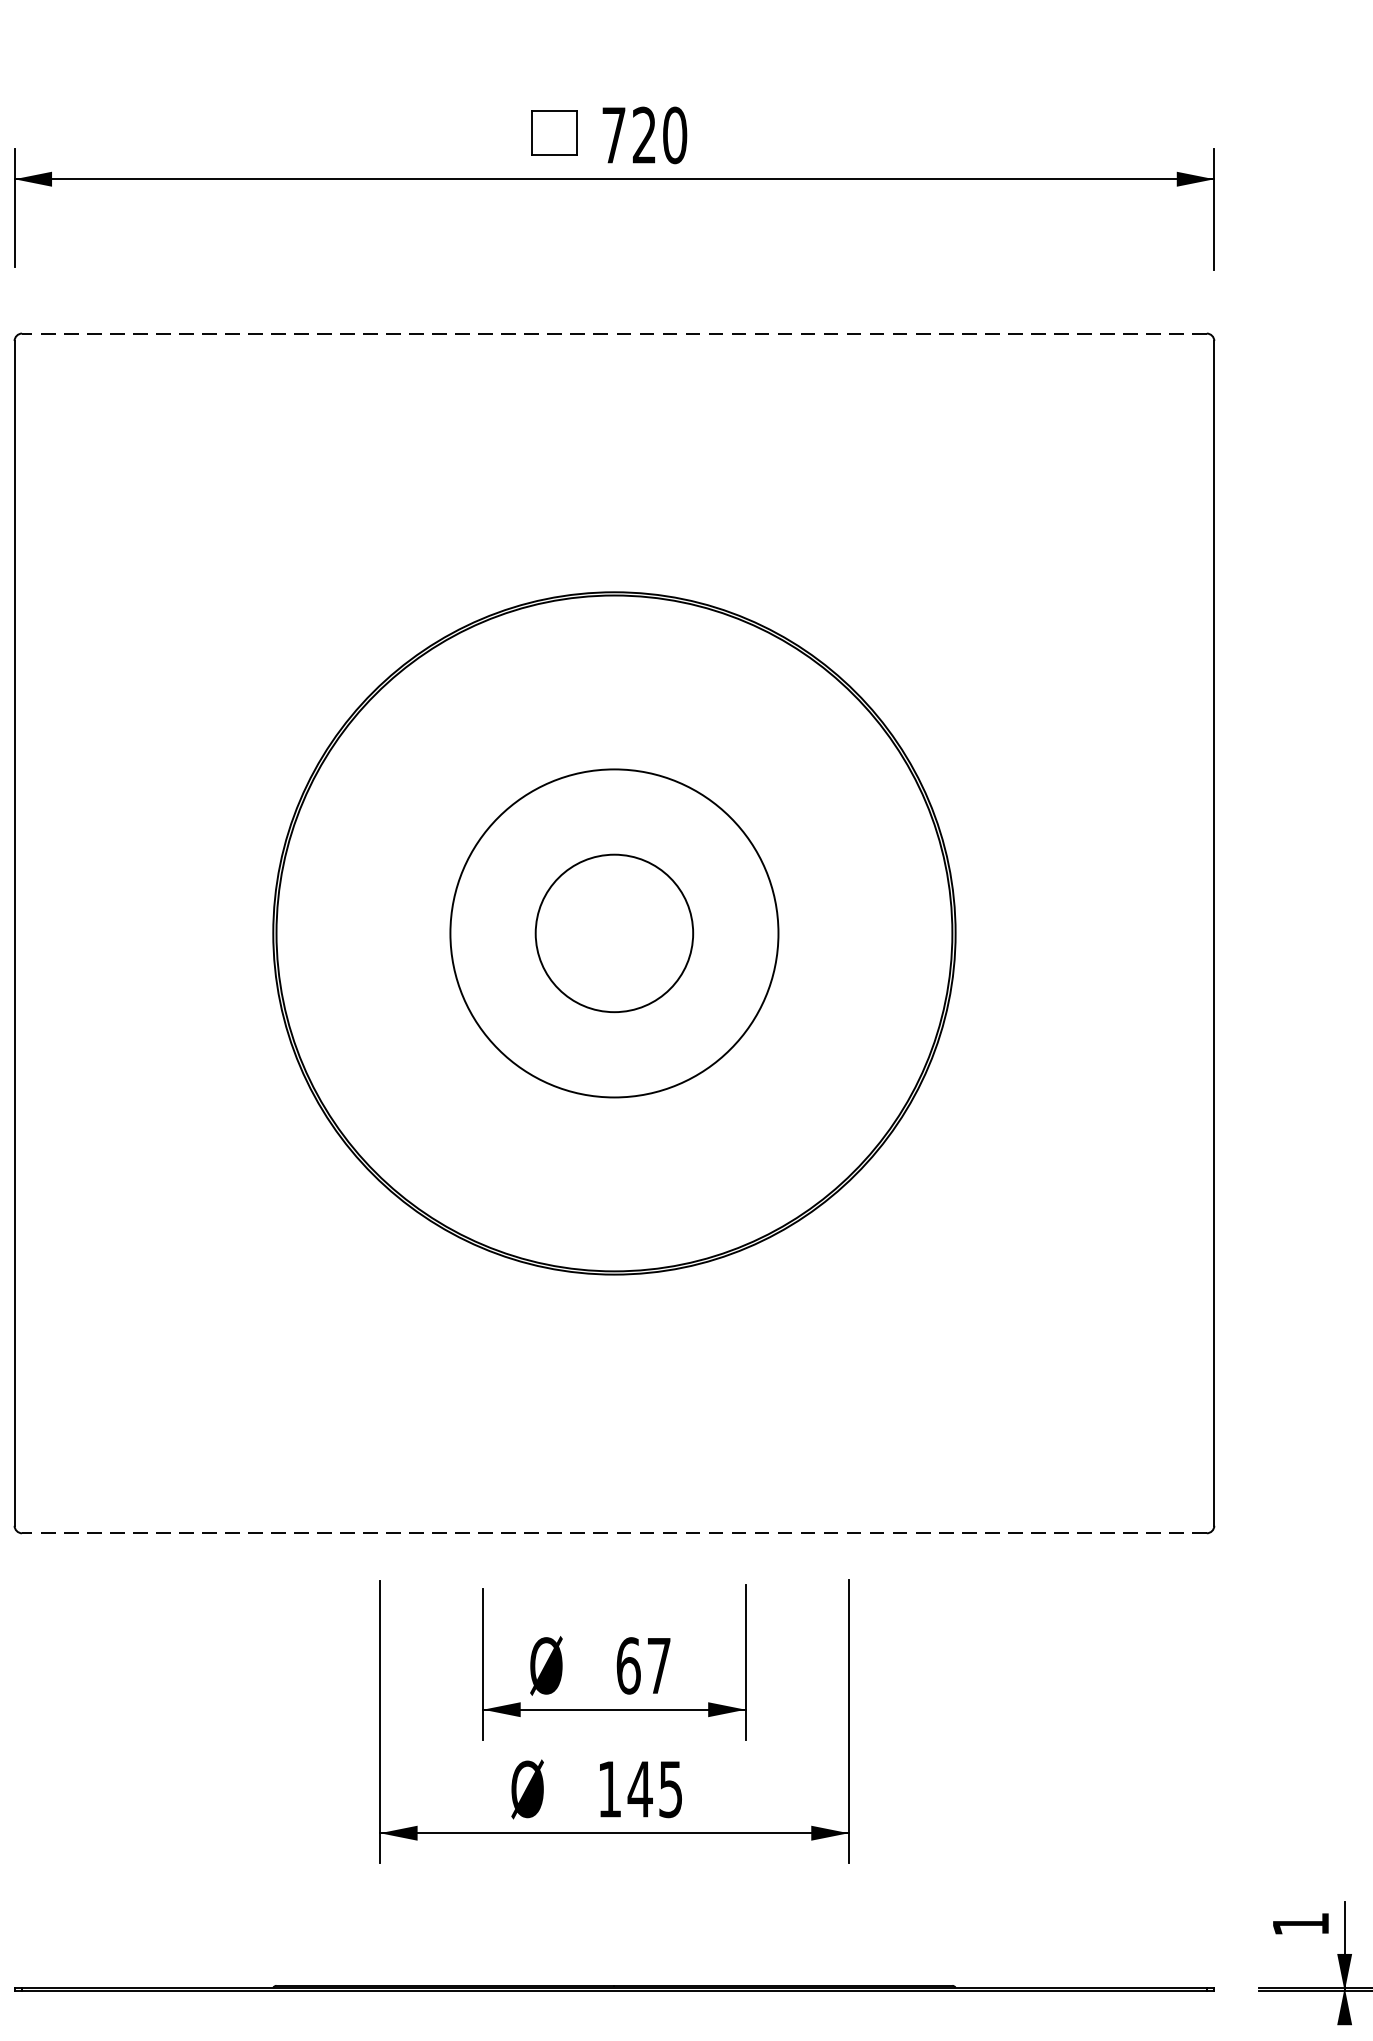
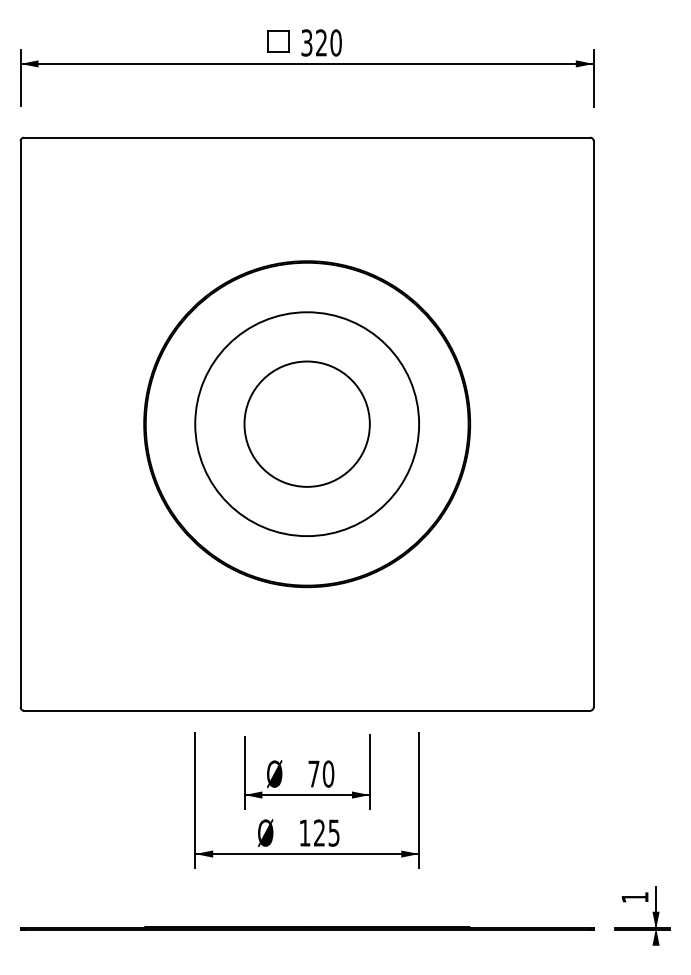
text: (613, 134) -> (306, 42), 720 -> 320
line: (615, 333) -> (307, 137), dashed -> solid
circle: (613, 931) -> (306, 423), size x1.67
circle: (615, 934) -> (307, 424), size x1.43
line: (615, 1532) -> (307, 710), dashed -> solid
text: (644, 1664) -> (321, 773), 67 -> 70
text: (640, 1788) -> (319, 832), 145 -> 125

